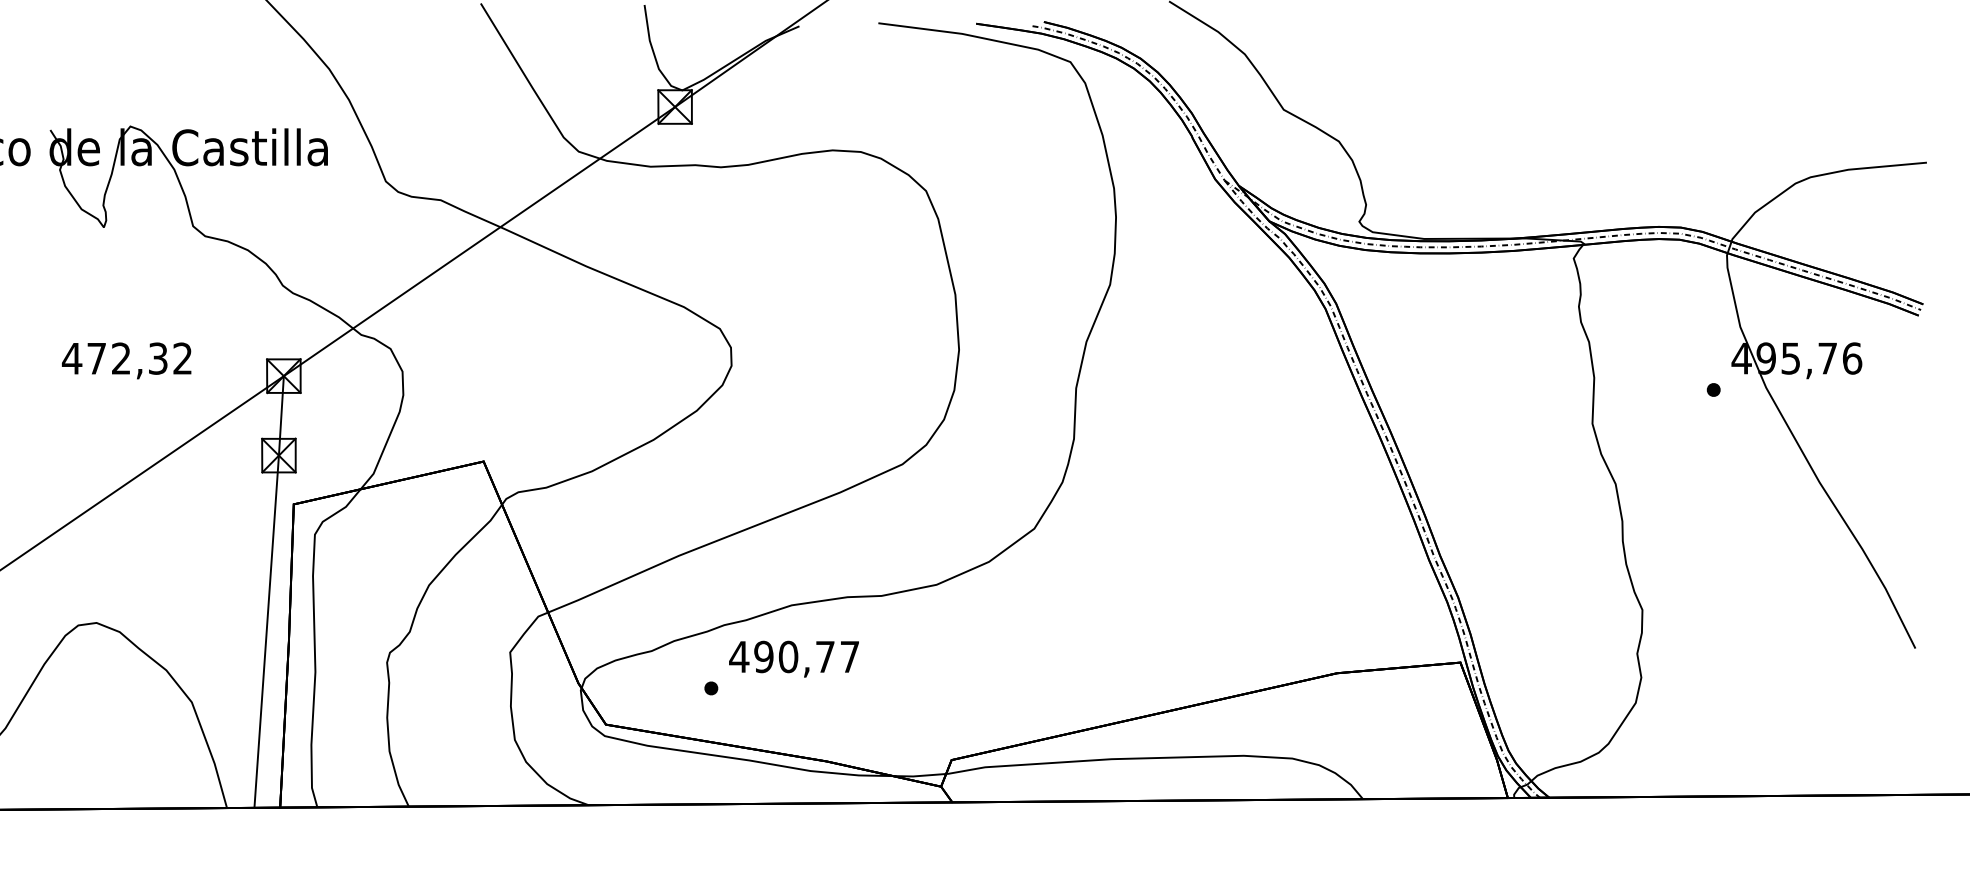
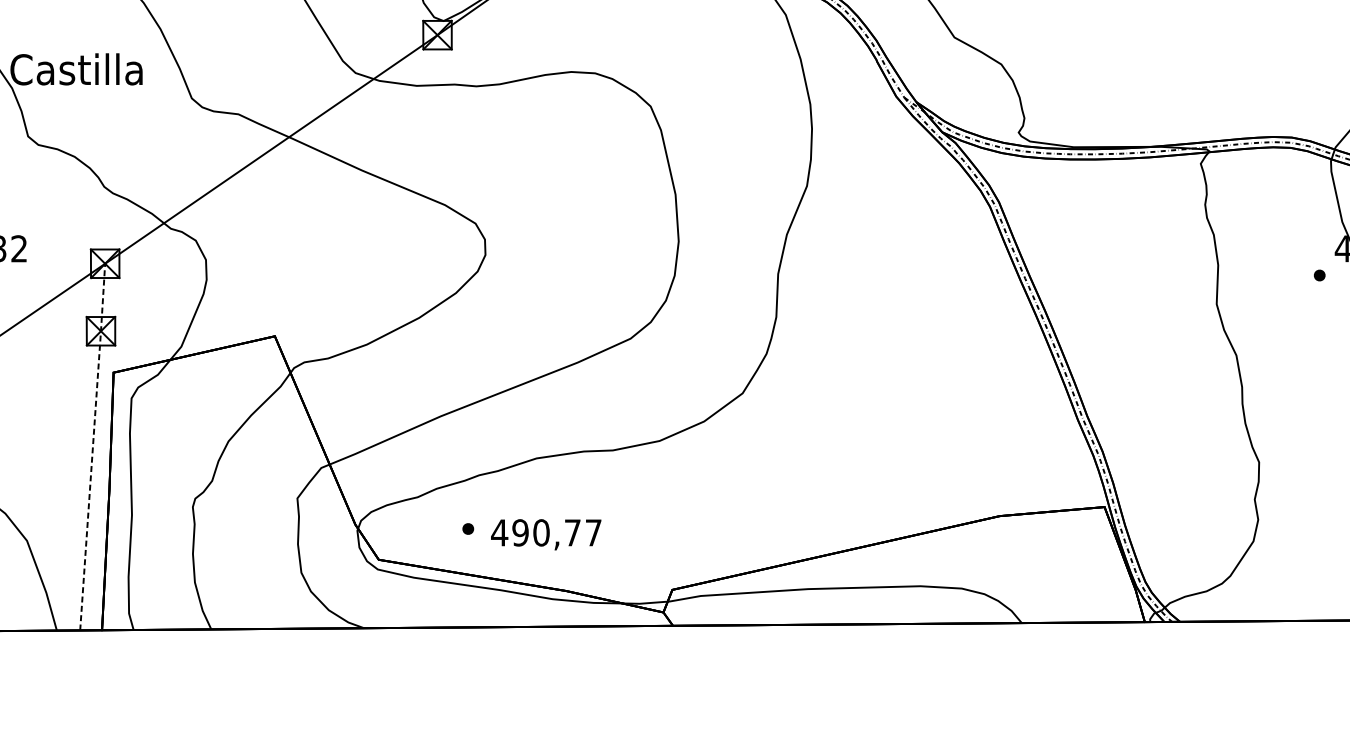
line: (269, 590) -> (92, 445), solid -> dashed
text: (793, 658) -> (545, 534), moved

